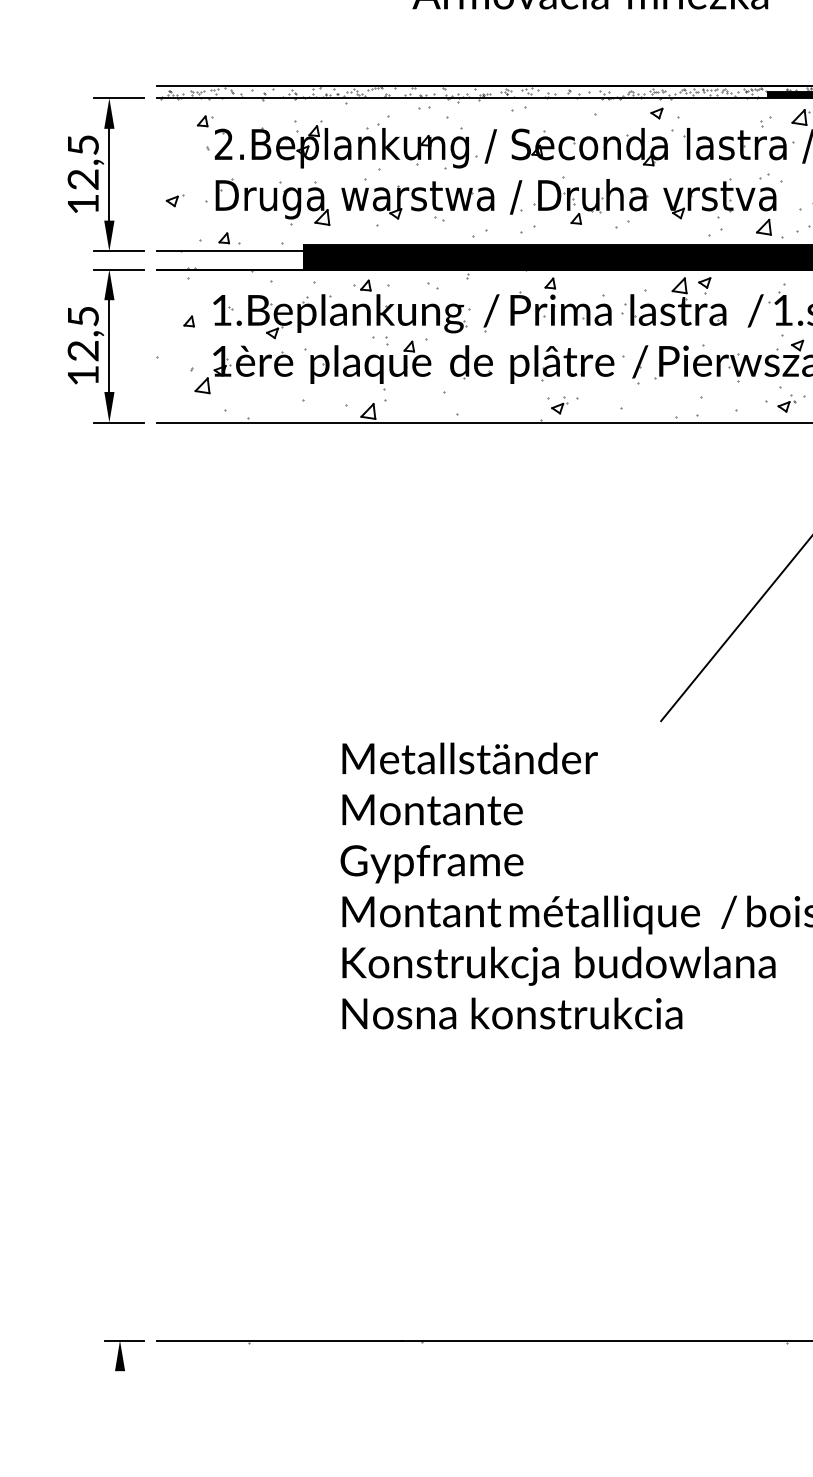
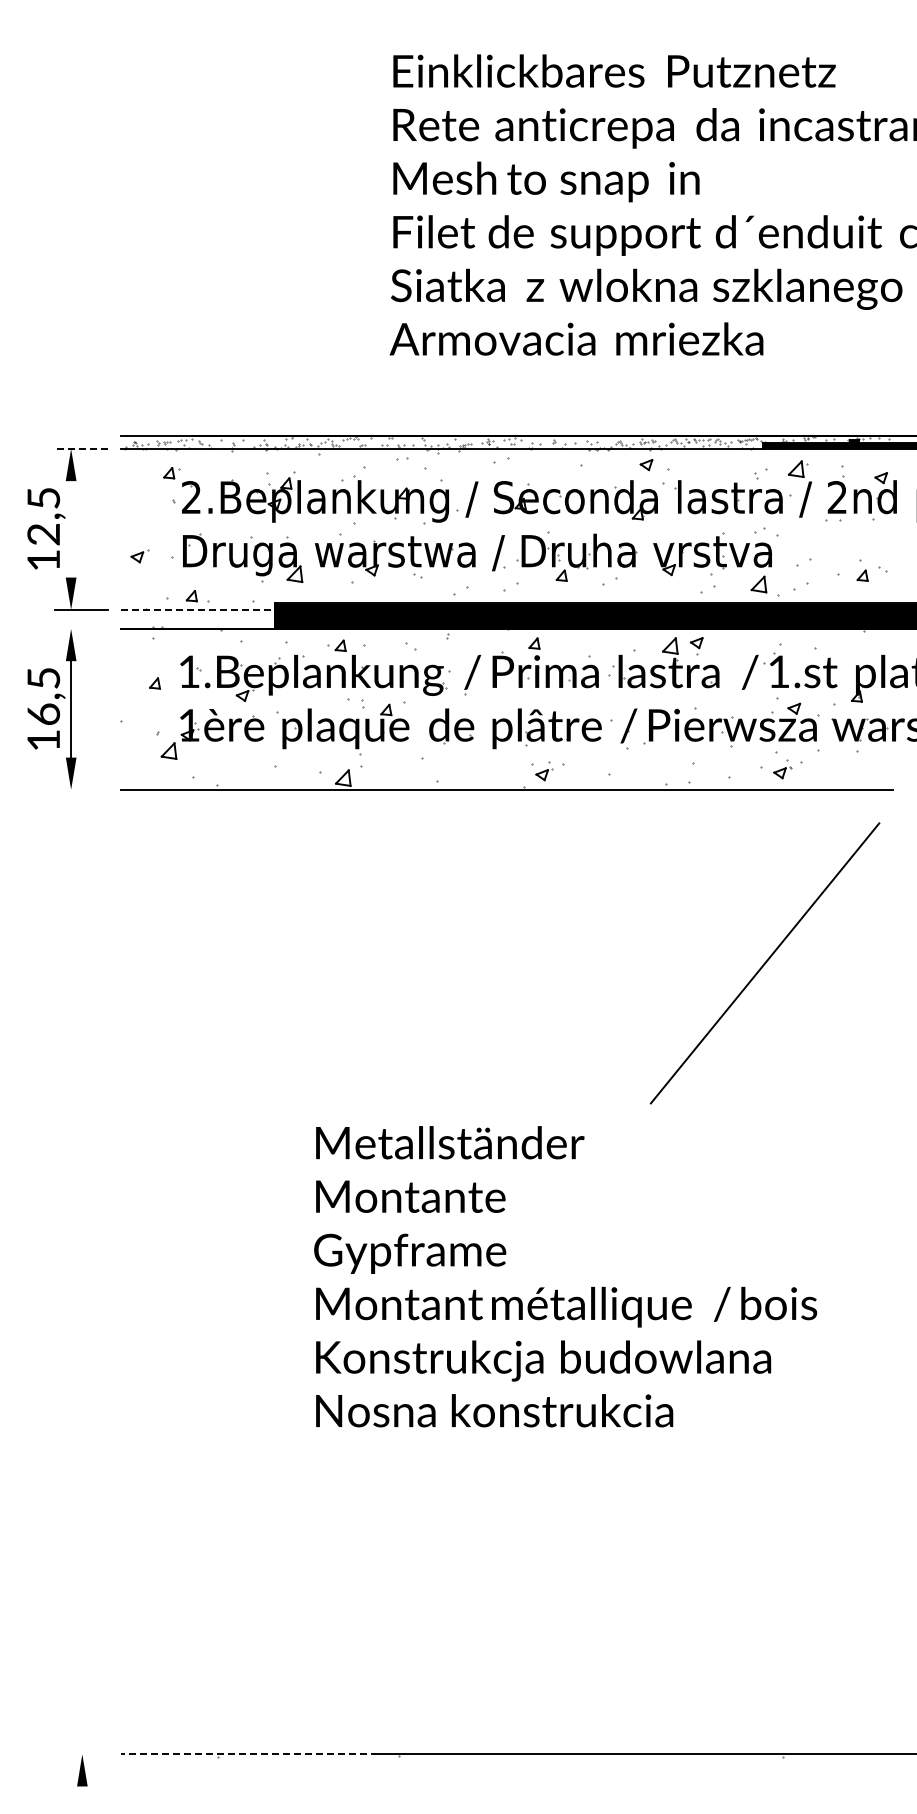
line: (118, 97) -> (80, 448), solid -> dashed
line: (109, 174) -> (71, 529), removed
line: (230, 251) -> (198, 609), solid -> dashed
line: (119, 270) -> (81, 629), removed
text: (83, 350) -> (43, 714), 12,5 -> 16,5
line: (119, 422) -> (81, 789), removed
line: (123, 1340) -> (86, 1754), removed
line: (279, 1340) -> (249, 1754), solid -> dashed

